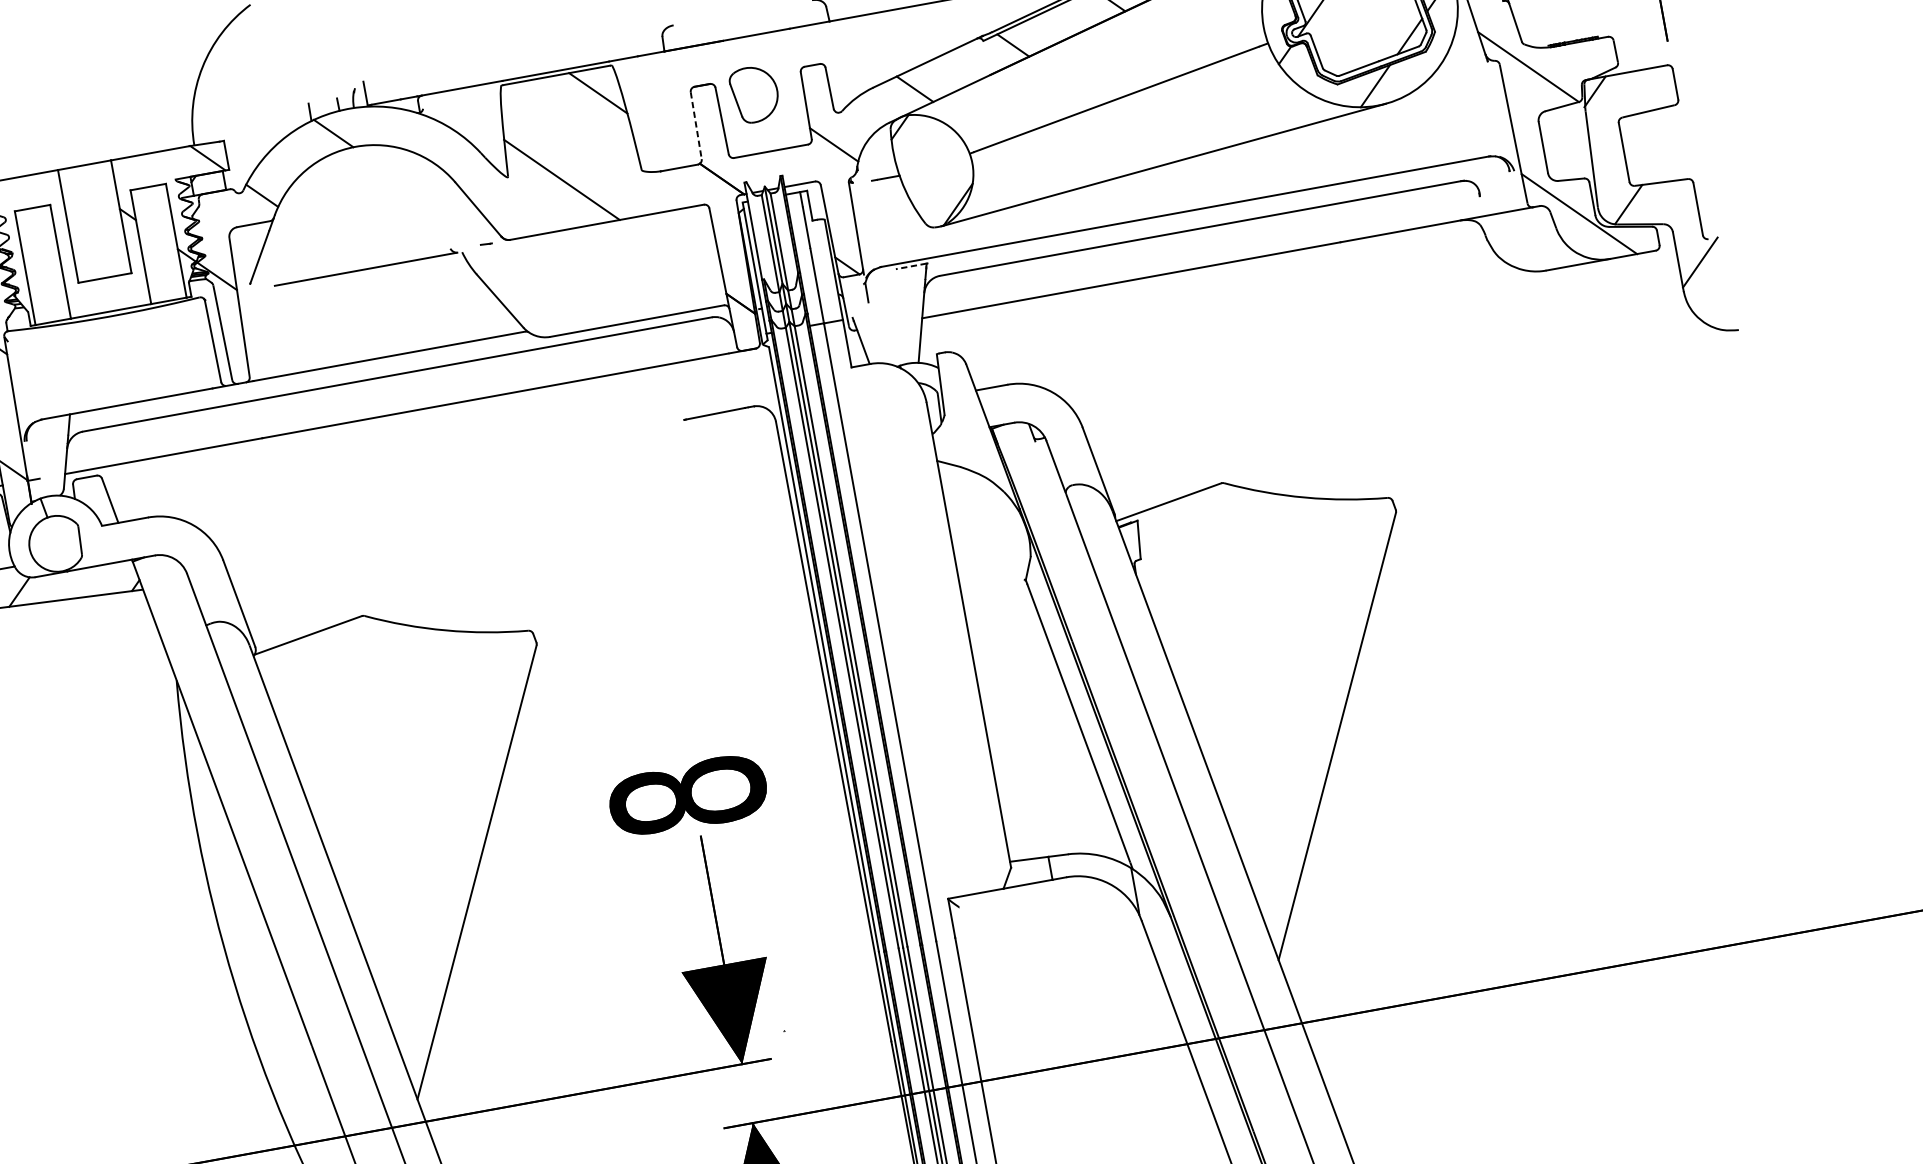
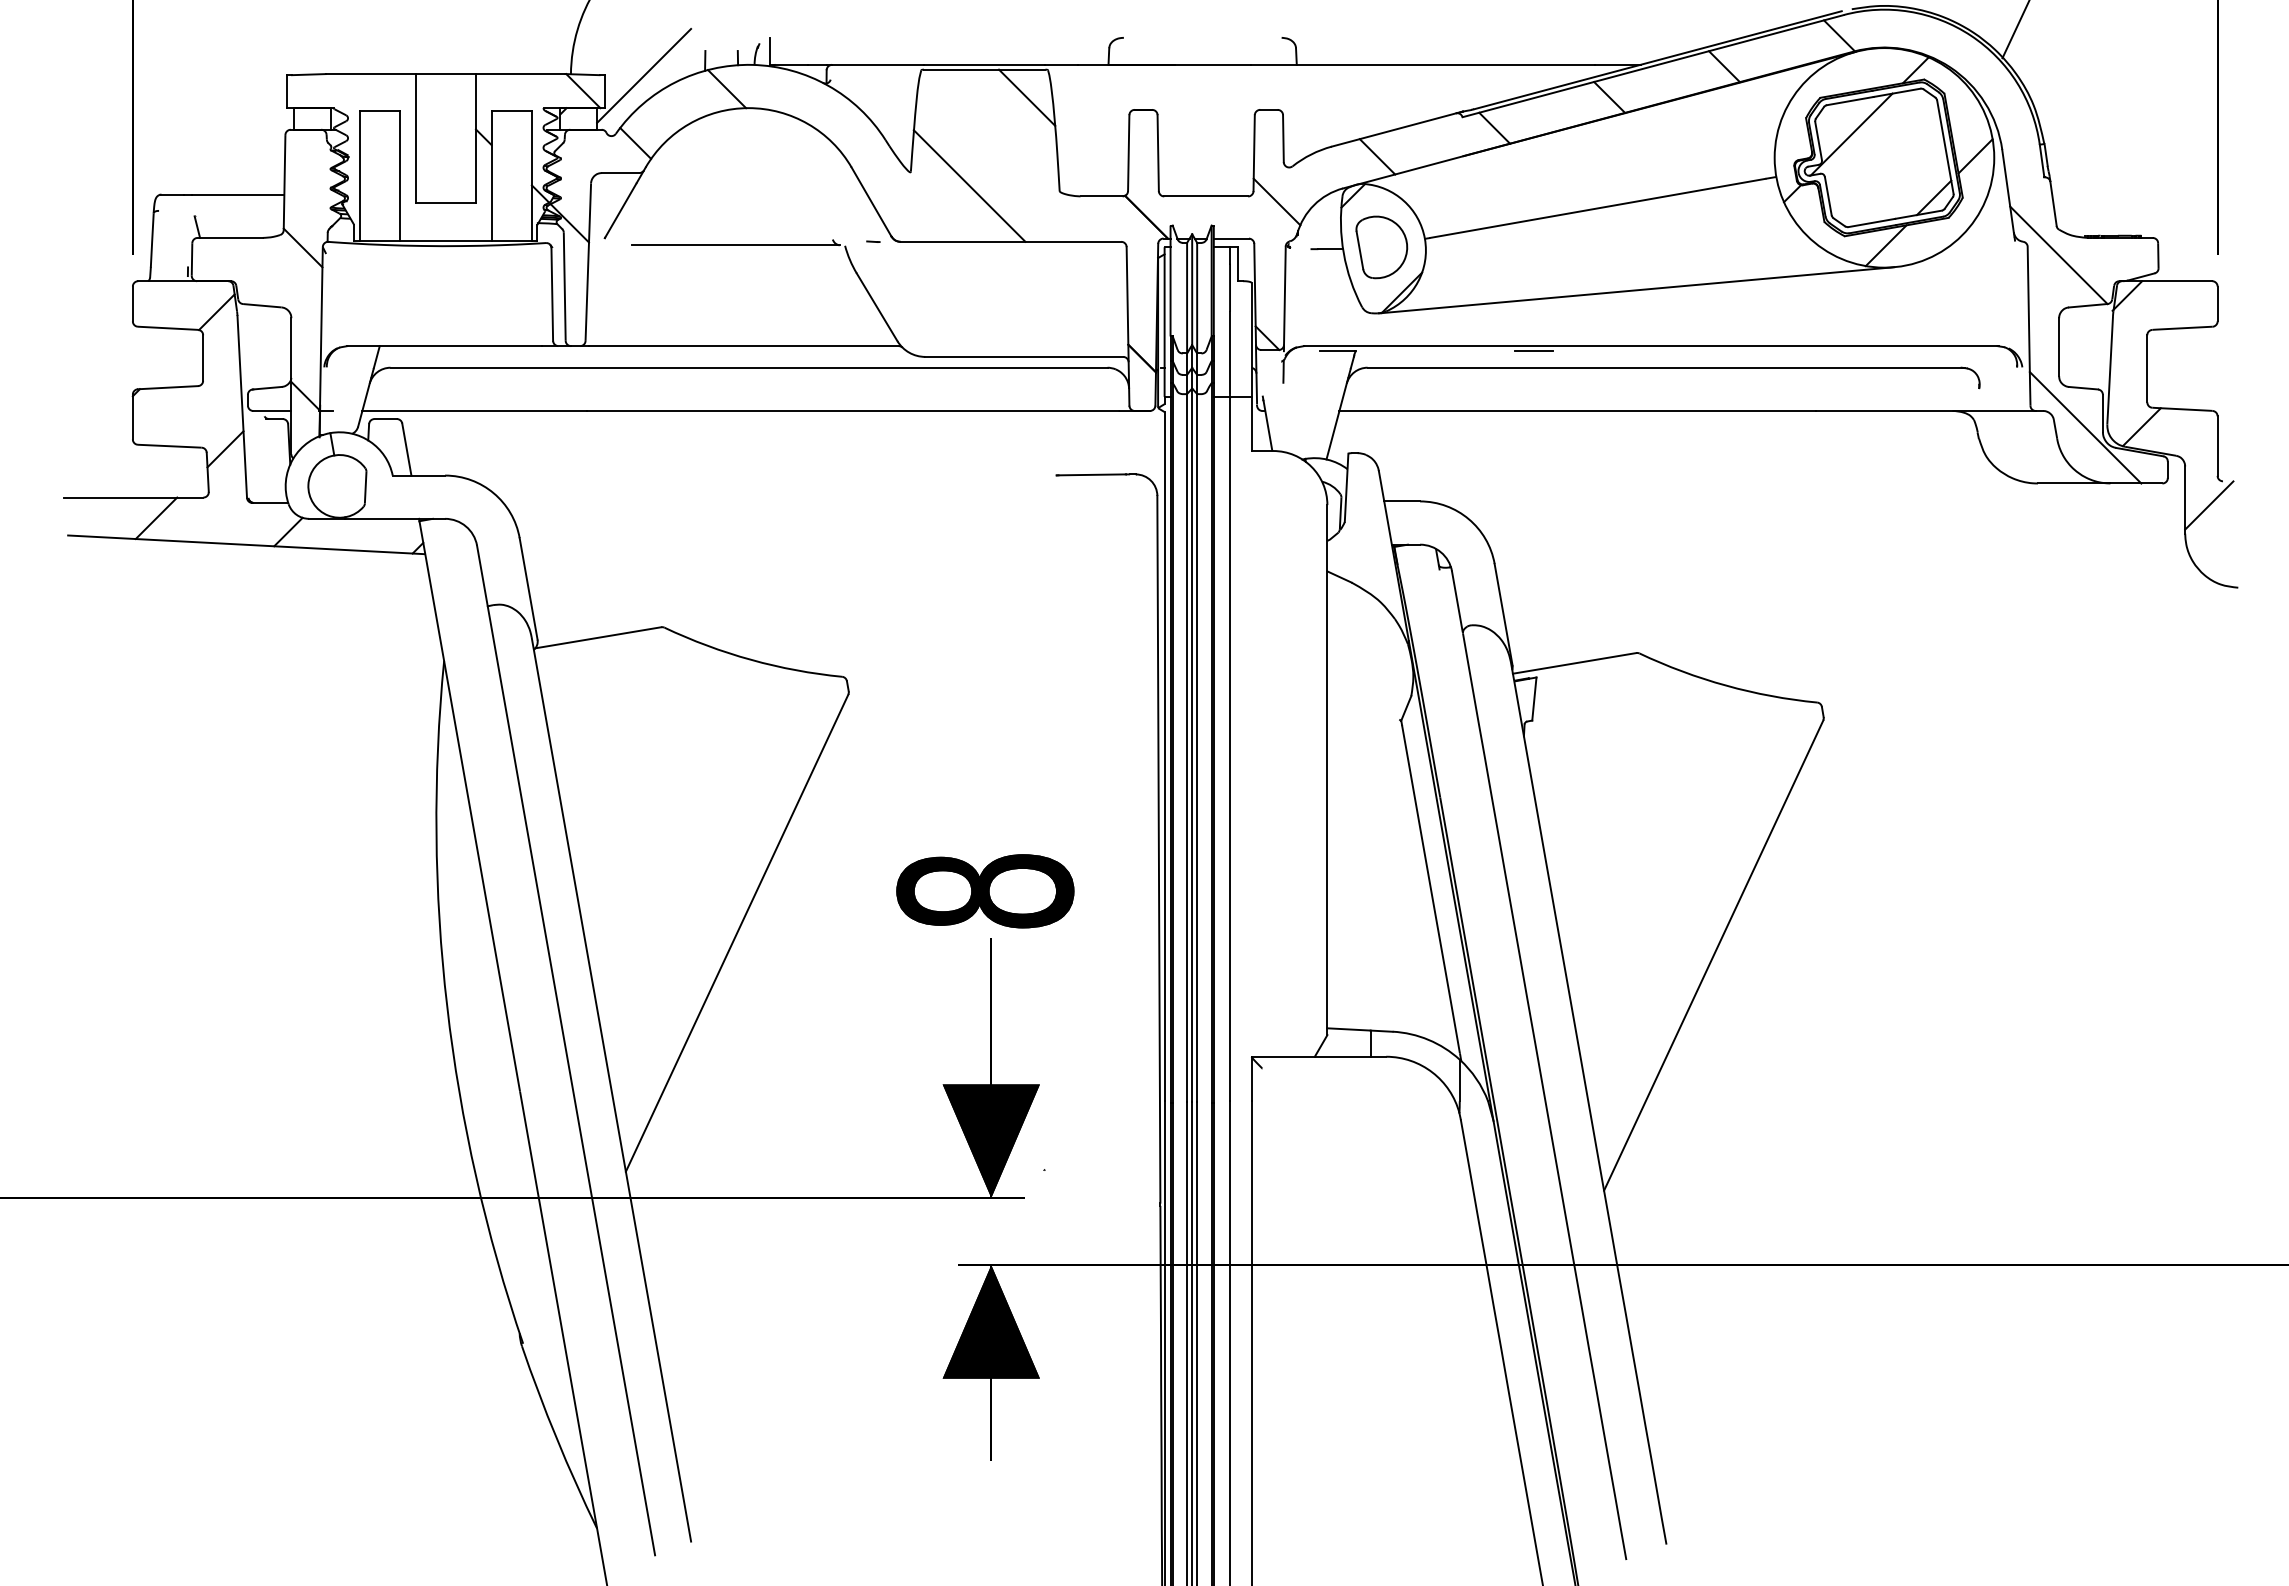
part: (754, 94) -> (1381, 247), moved
line: (696, 126) -> (1128, 153), dashed -> solid
line: (259, 134) -> (644, 75), added
line: (1082, 235) -> (1533, 351), added
line: (911, 266) -> (1337, 351), dashed -> solid

